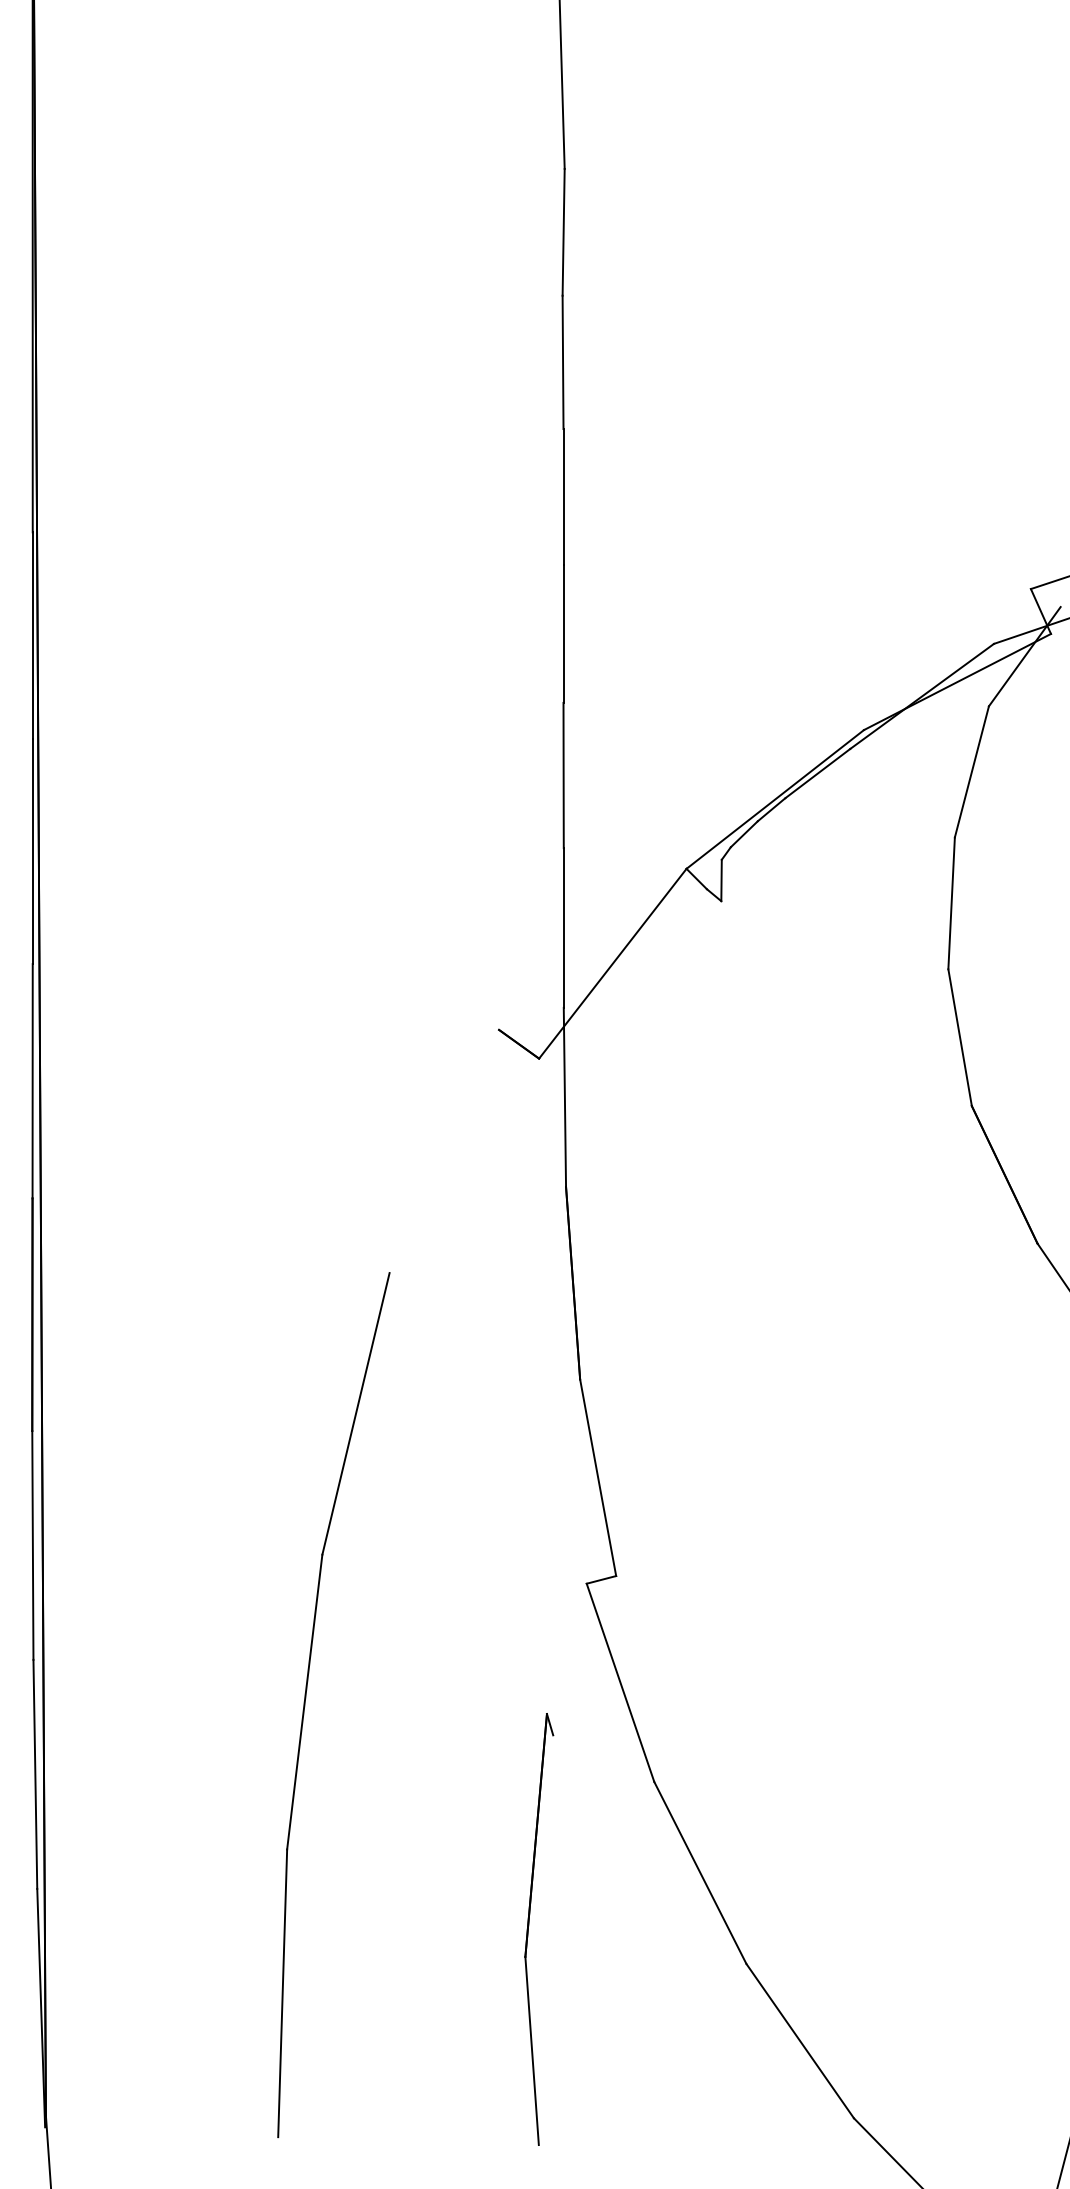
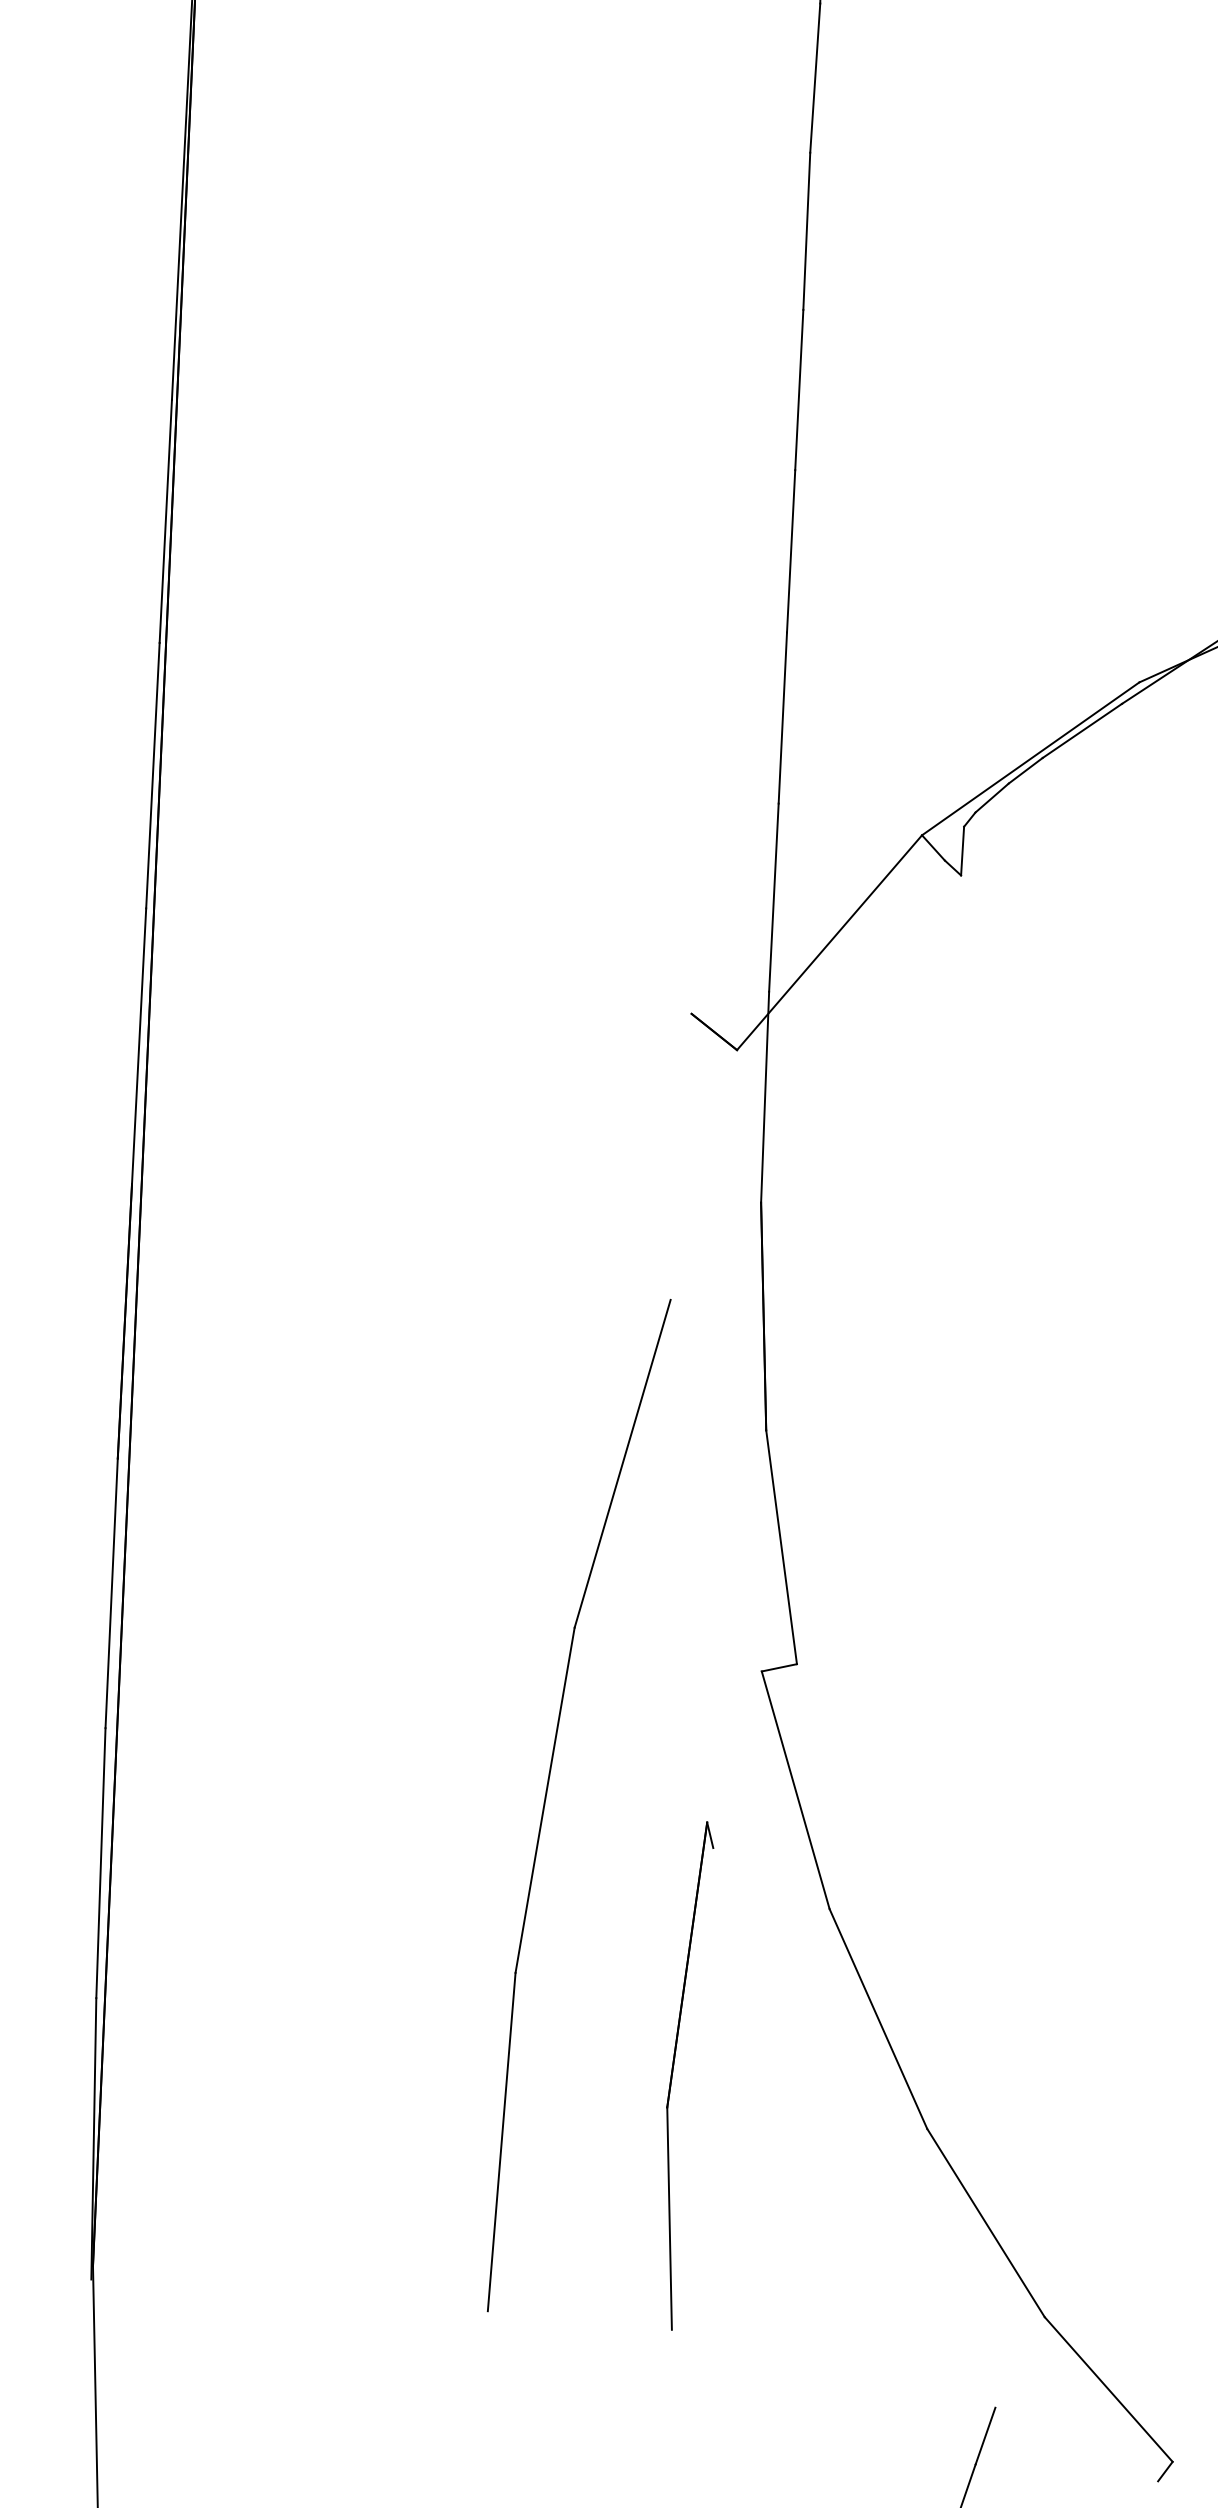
part: (306, 1698) -> (547, 1796), moved

